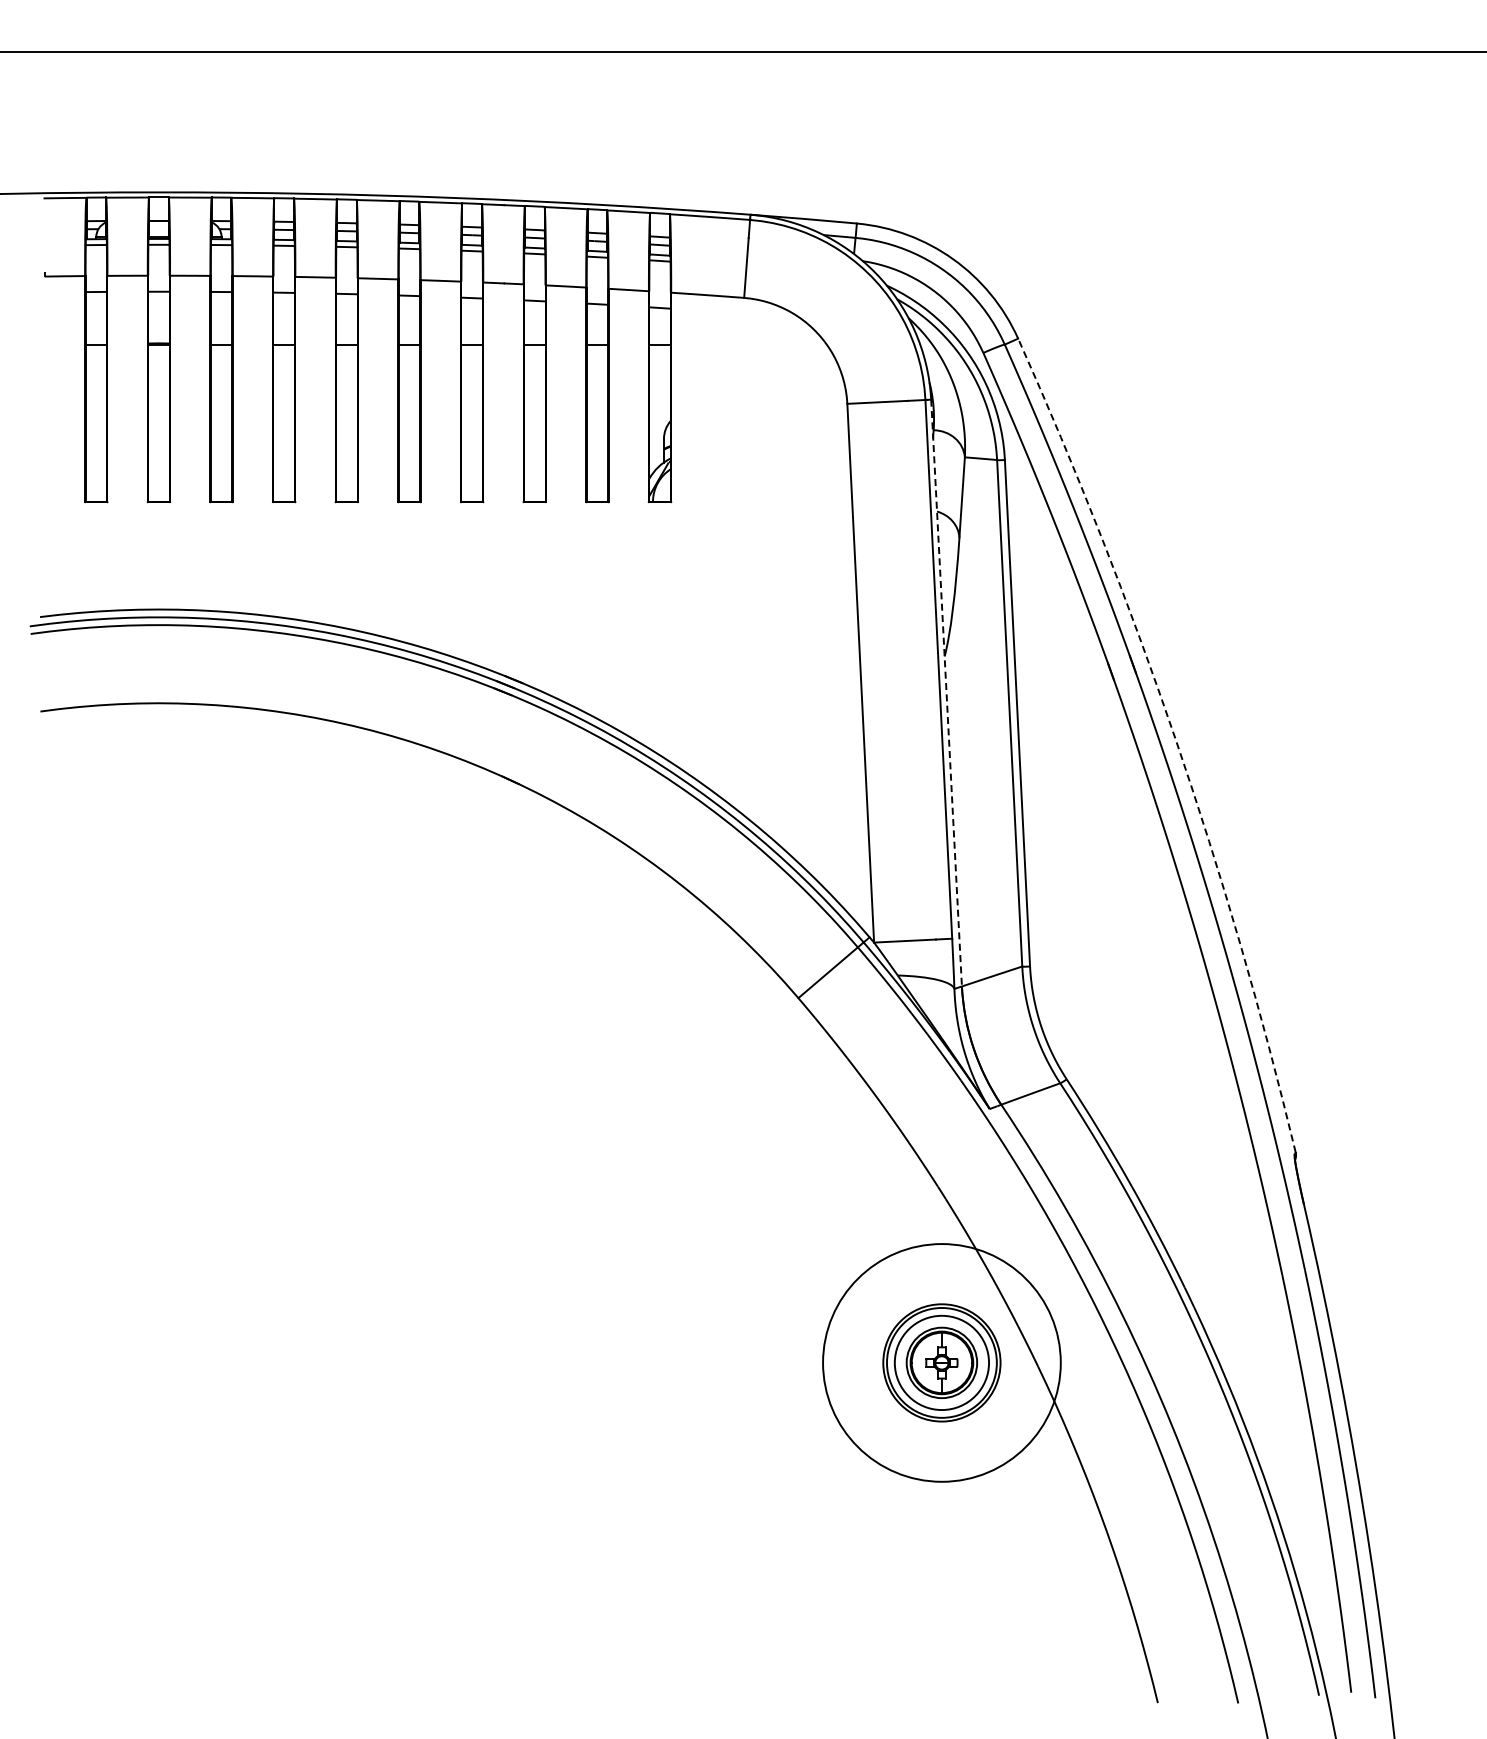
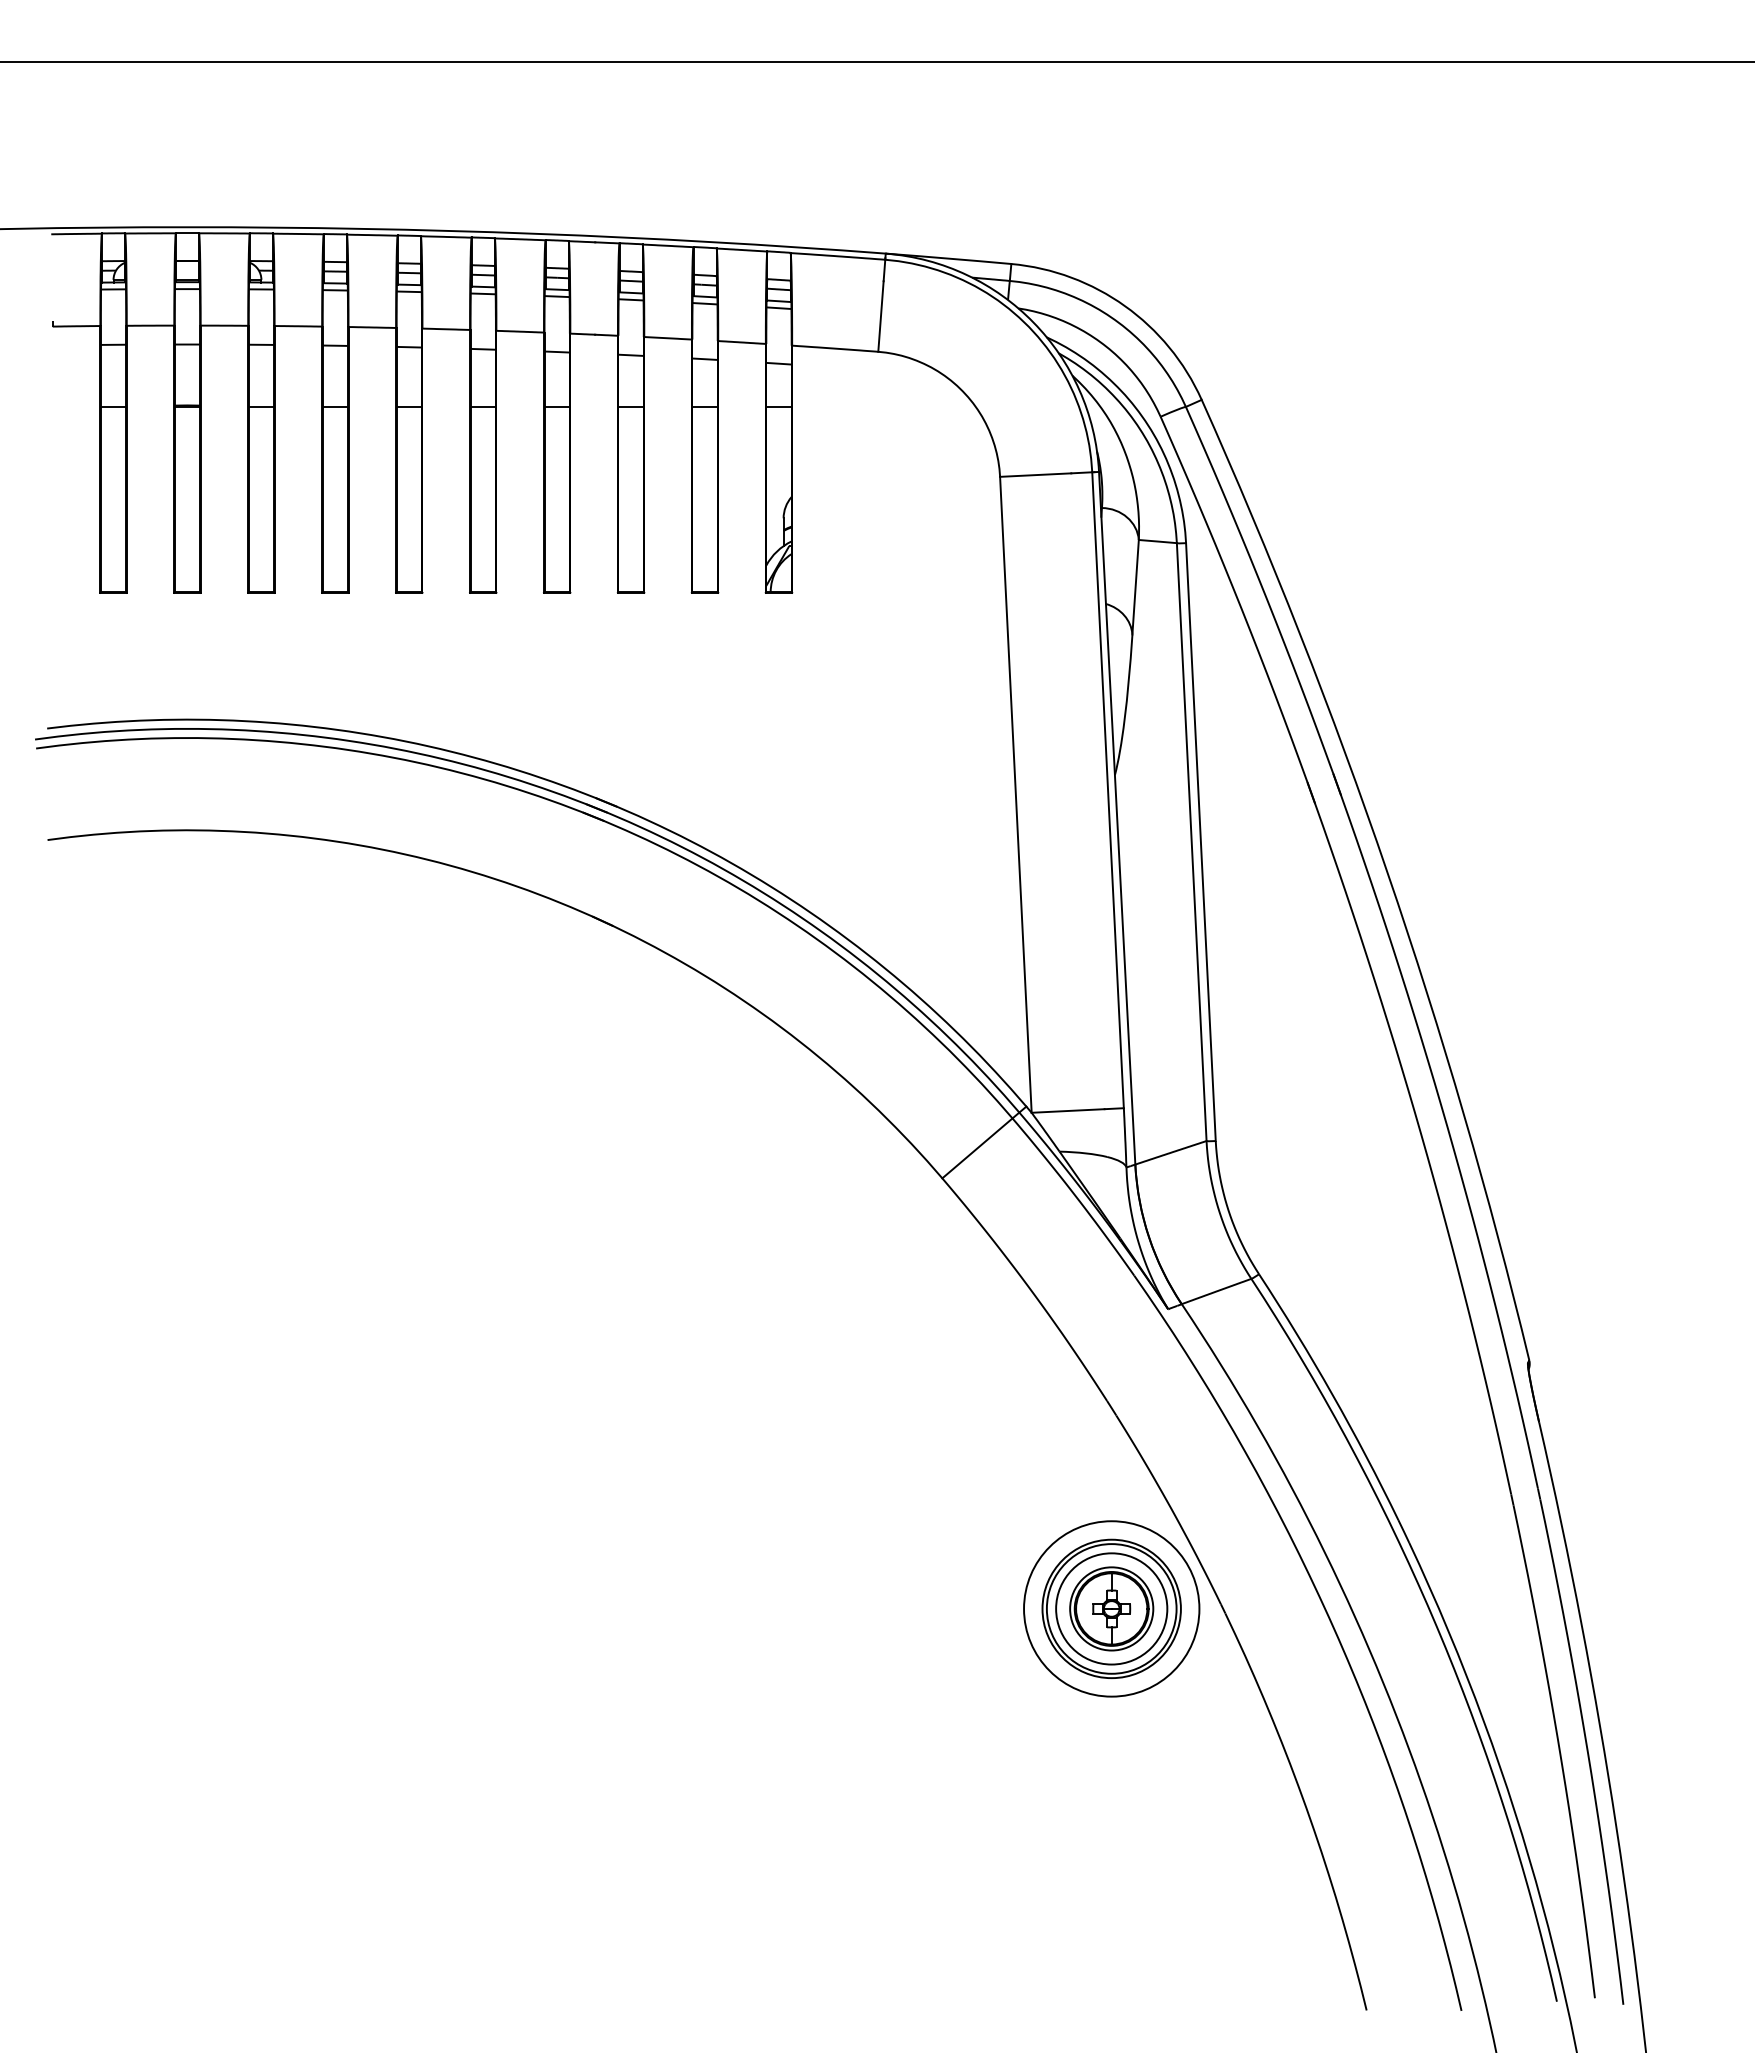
line: (946, 693) -> (1117, 818), dashed -> solid
arc: (1175, 739) -> (1387, 873), dashed -> solid
circle: (941, 1362) -> (1111, 1608), size x0.62

